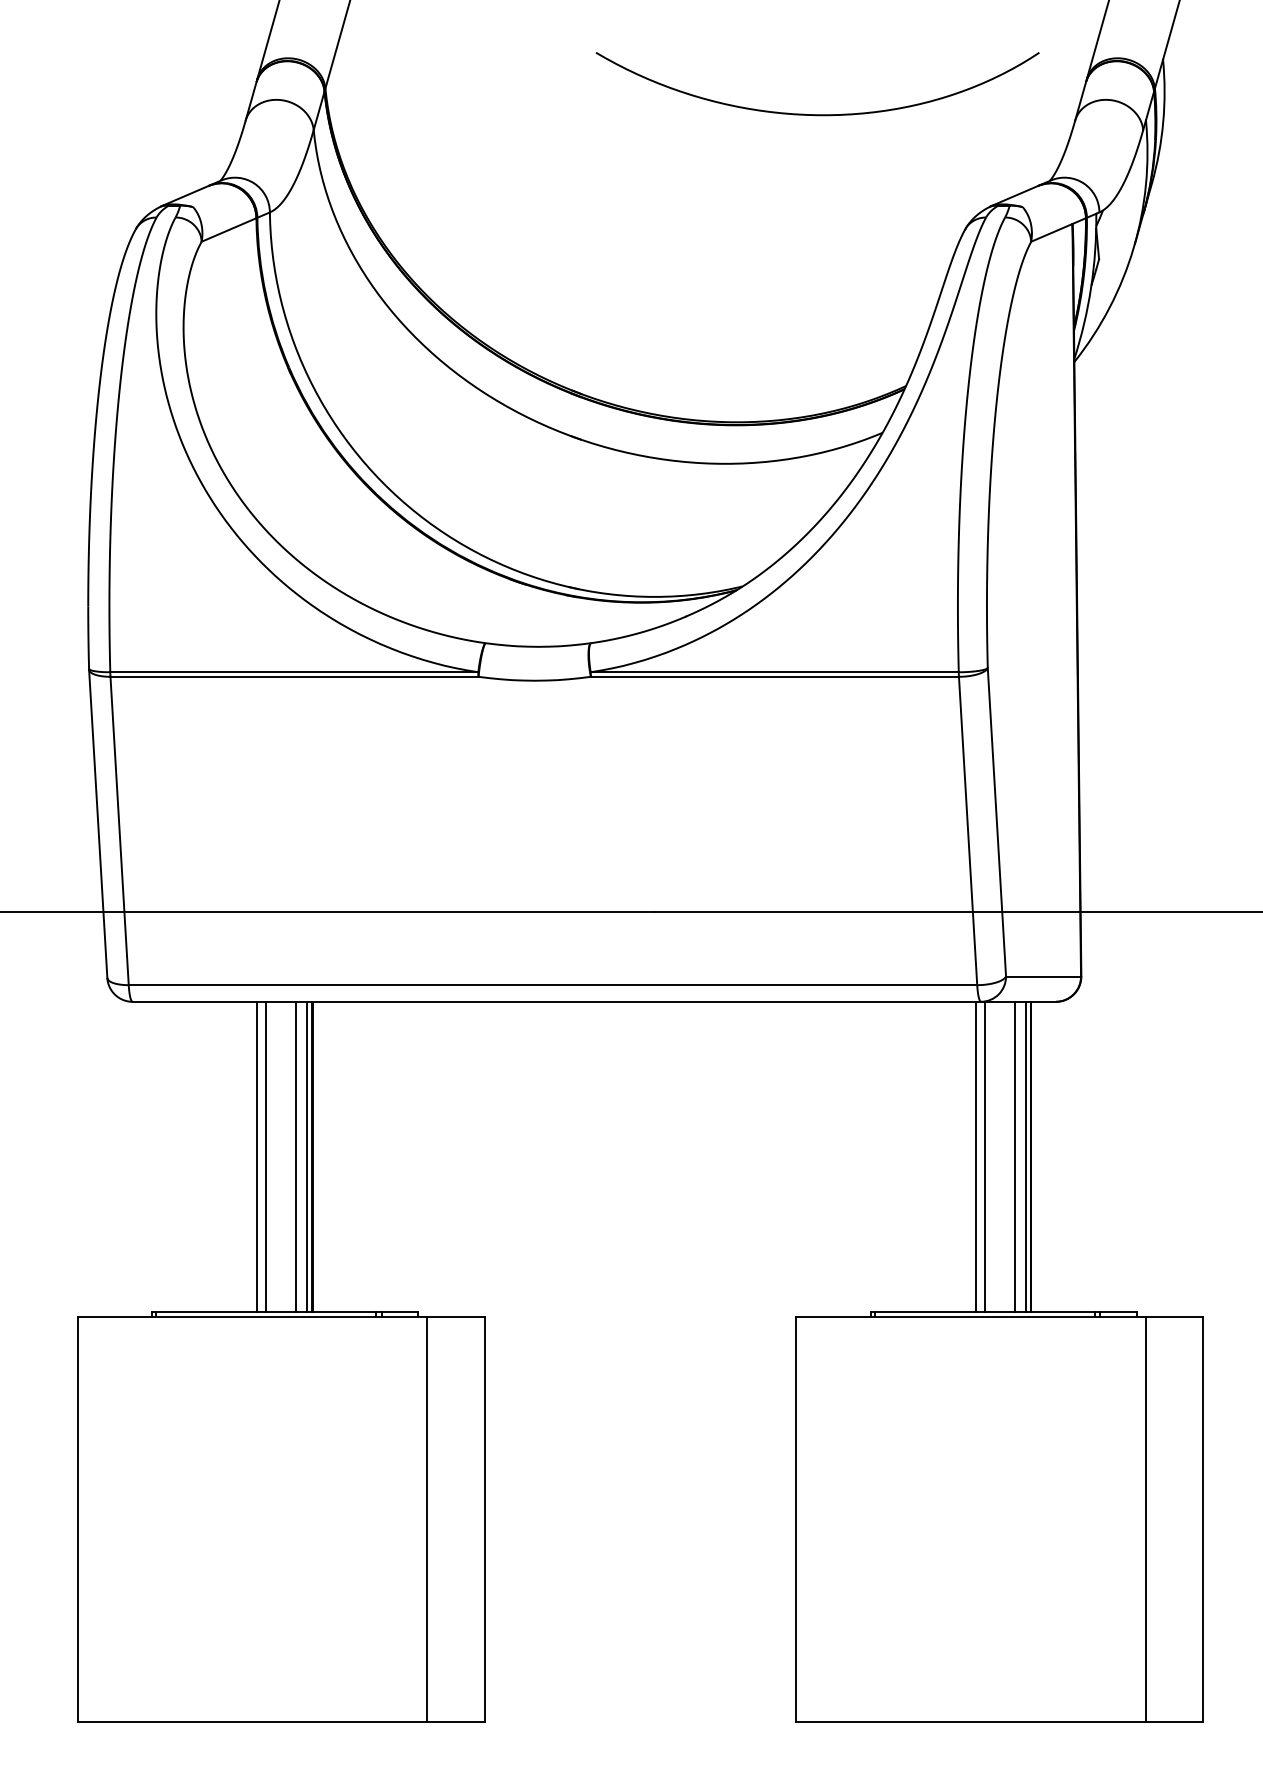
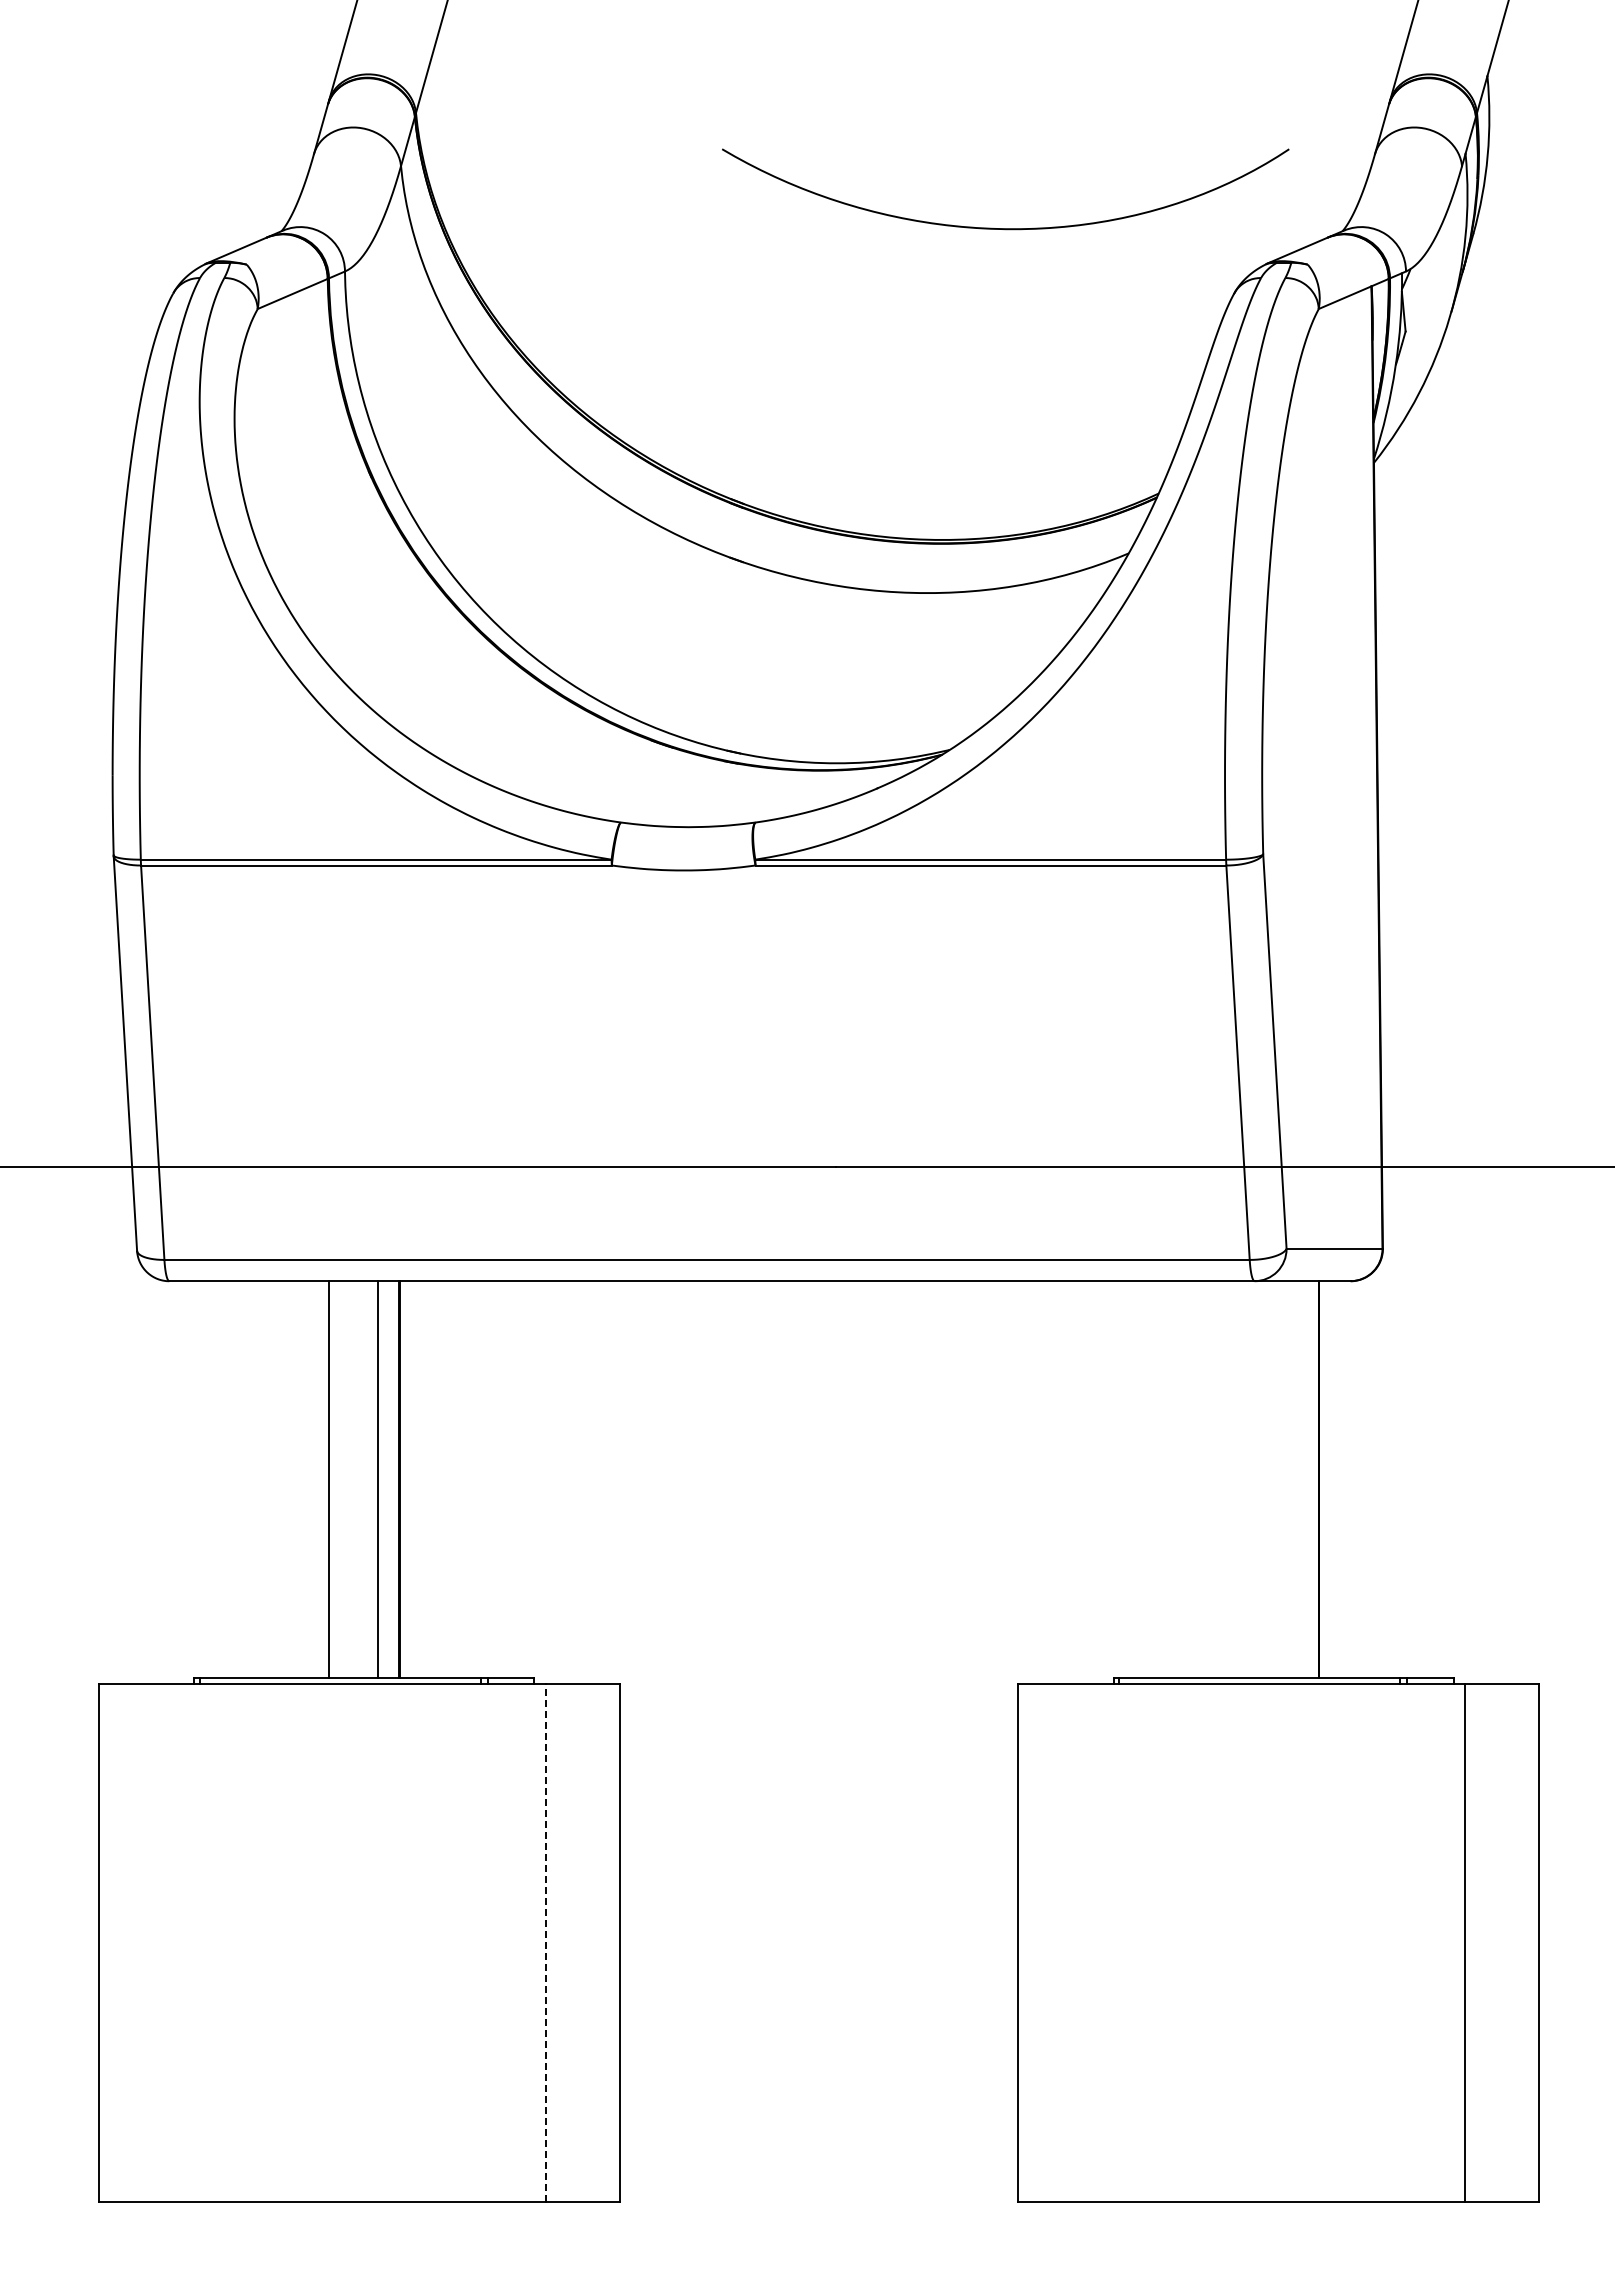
curve: (817, 114) -> (1005, 228), moved
line: (265, 1156) -> (339, 1479), removed
line: (307, 1156) -> (393, 1479), removed
line: (976, 1156) -> (1248, 1479), removed
line: (984, 1156) -> (1259, 1479), removed
line: (1014, 1156) -> (1297, 1479), removed
line: (1026, 1156) -> (1312, 1479), removed
line: (426, 1519) -> (545, 1943), solid -> dashed

